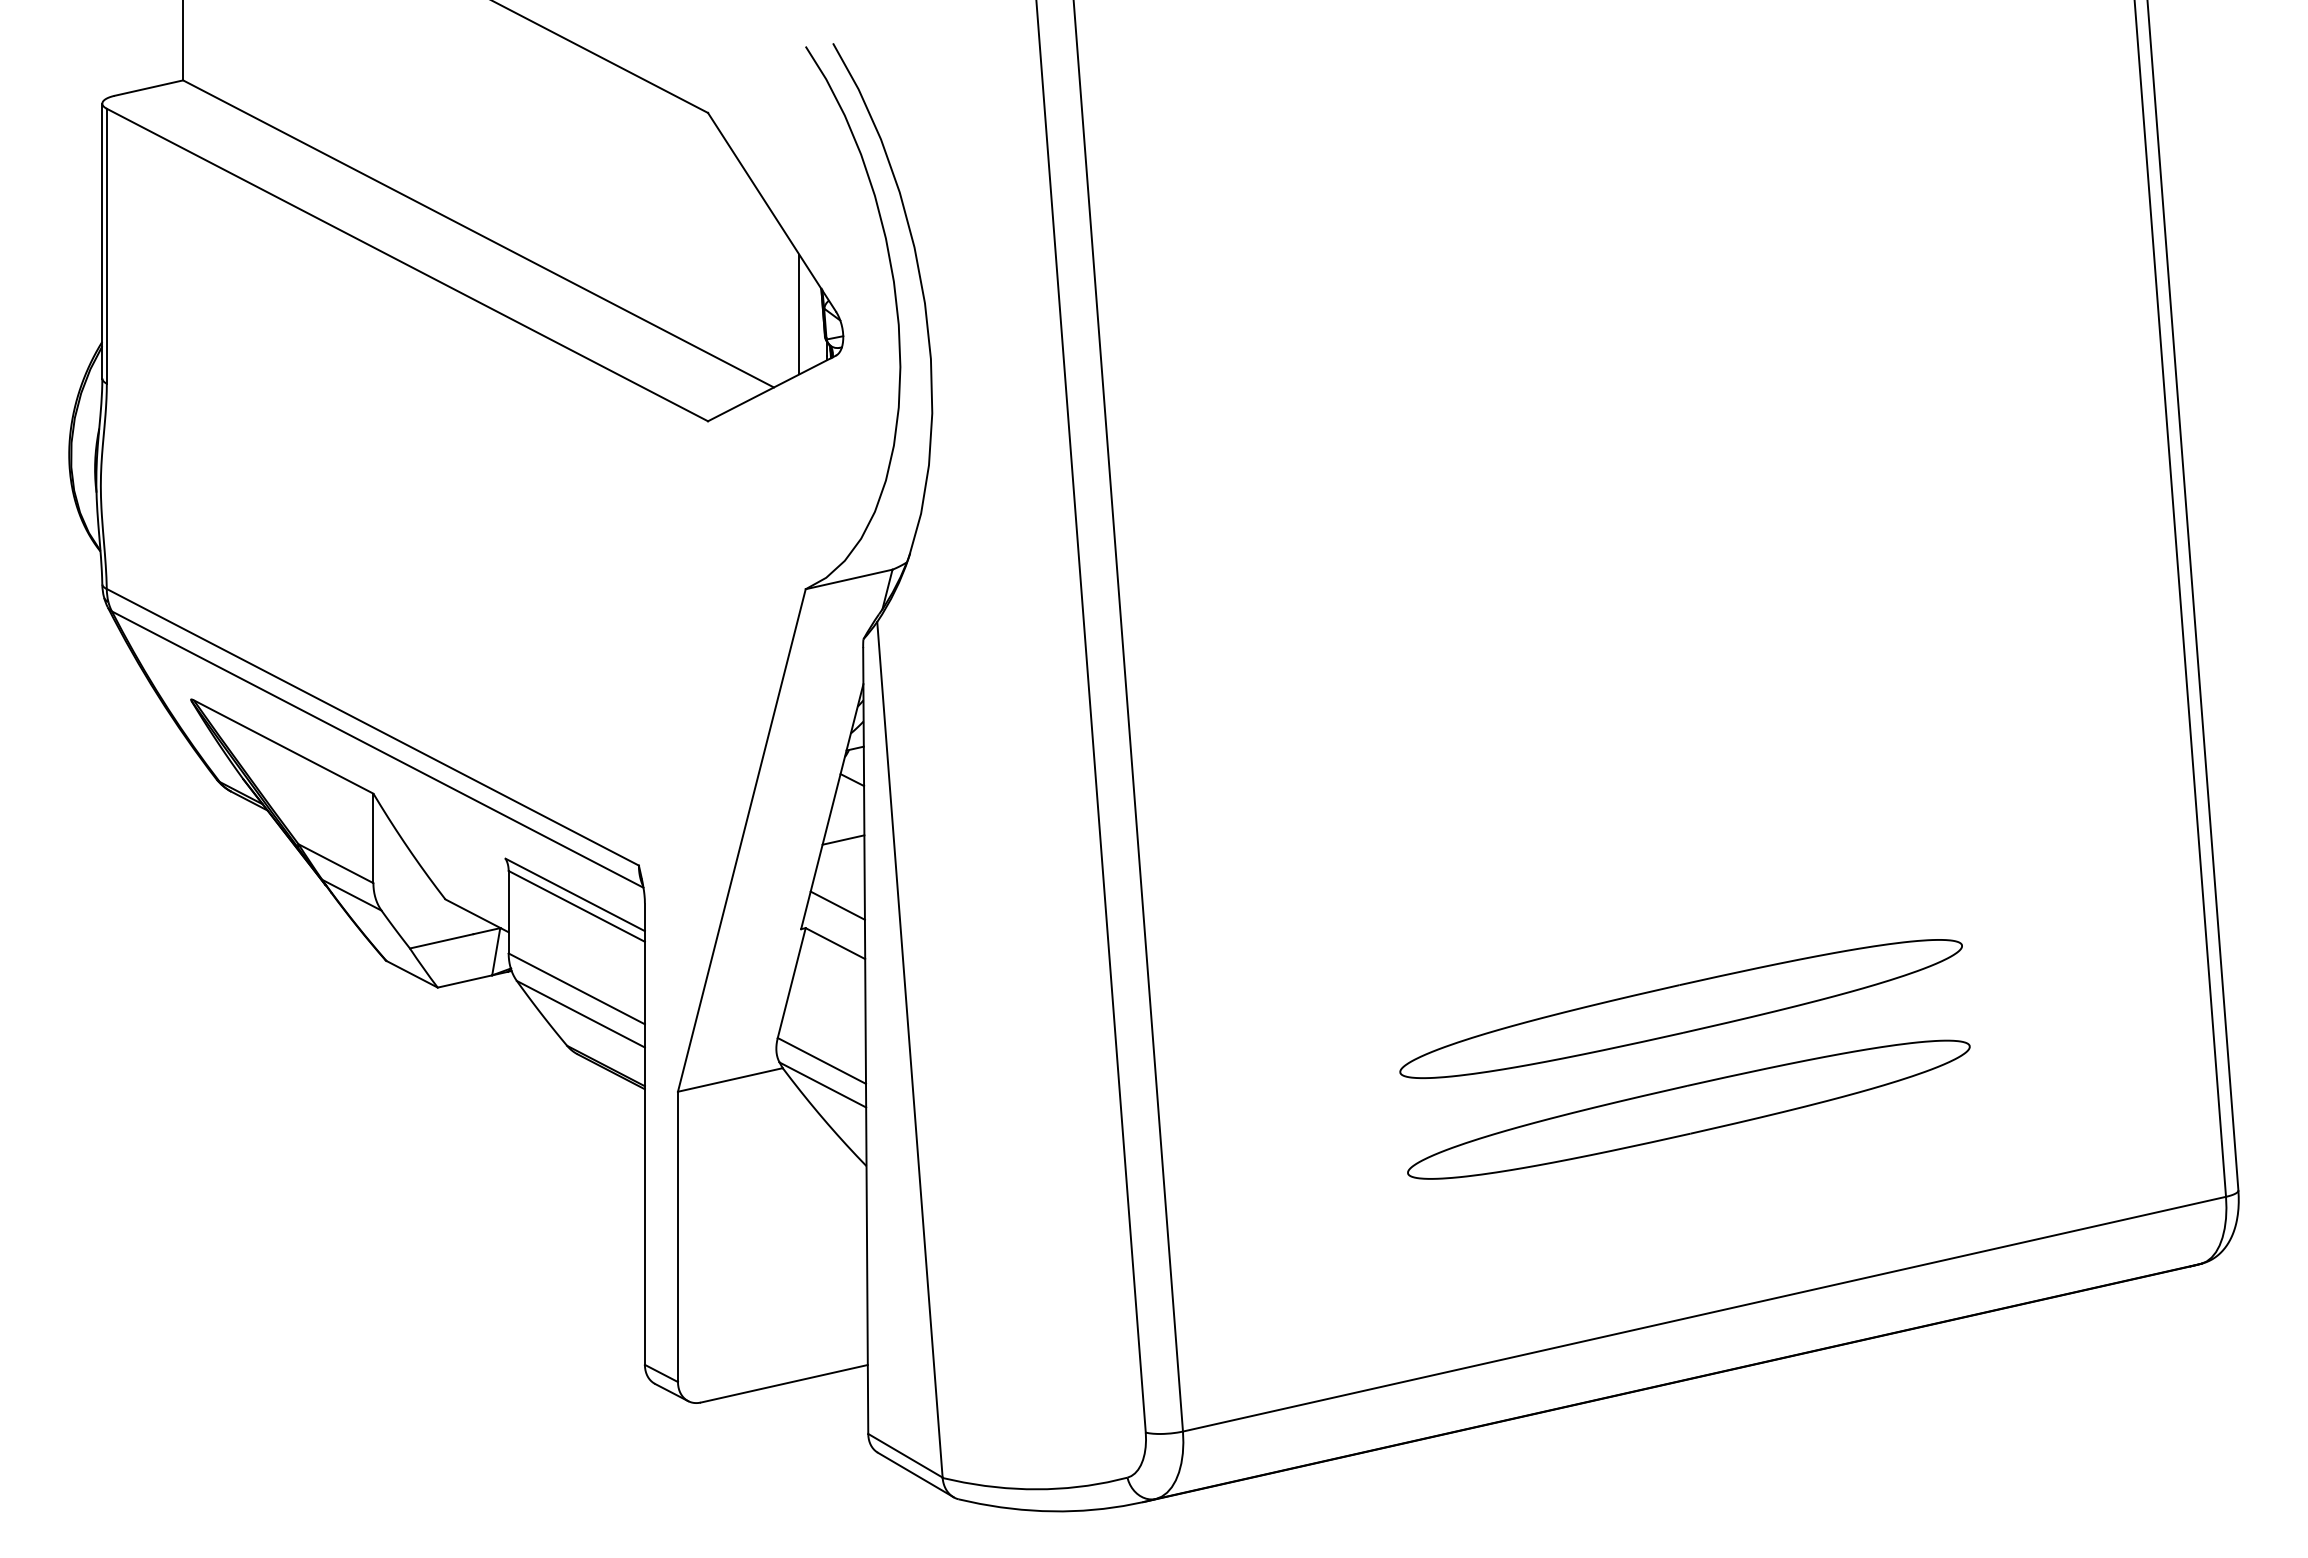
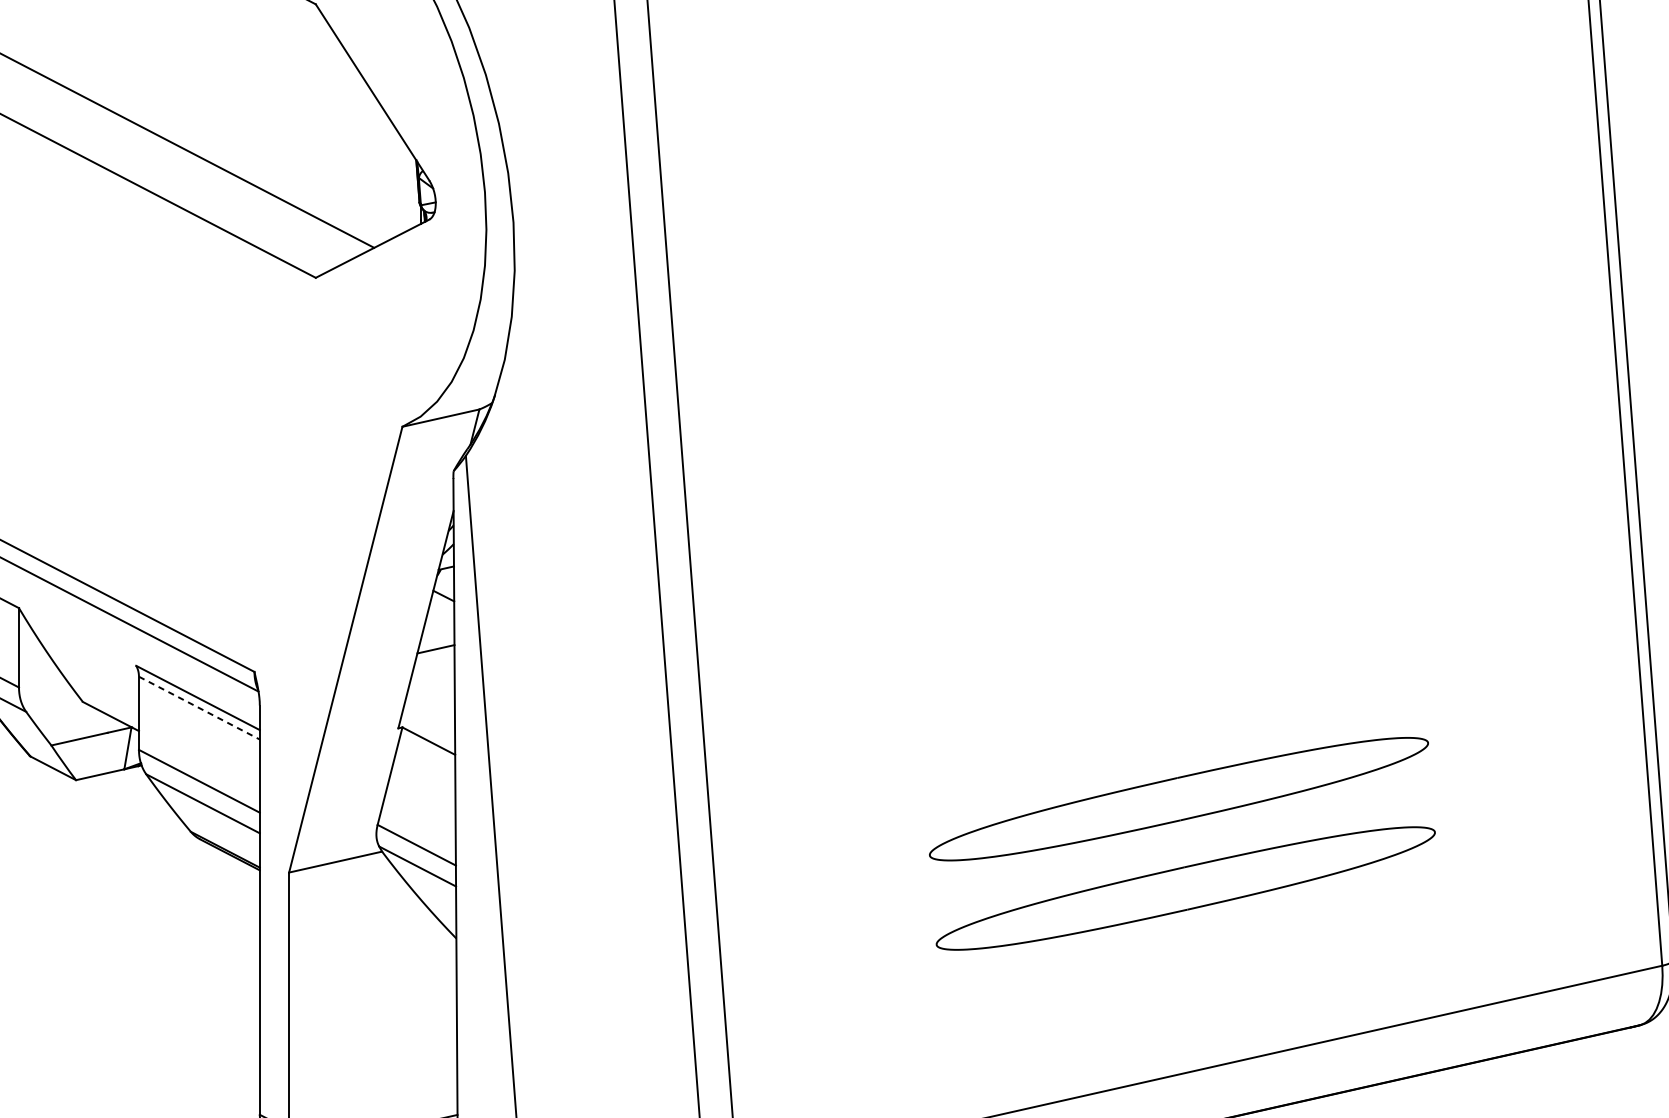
line: (799, 314) -> (396, 183), removed
line: (837, 905) -> (430, 707), removed
line: (576, 906) -> (199, 708), solid -> dashed

